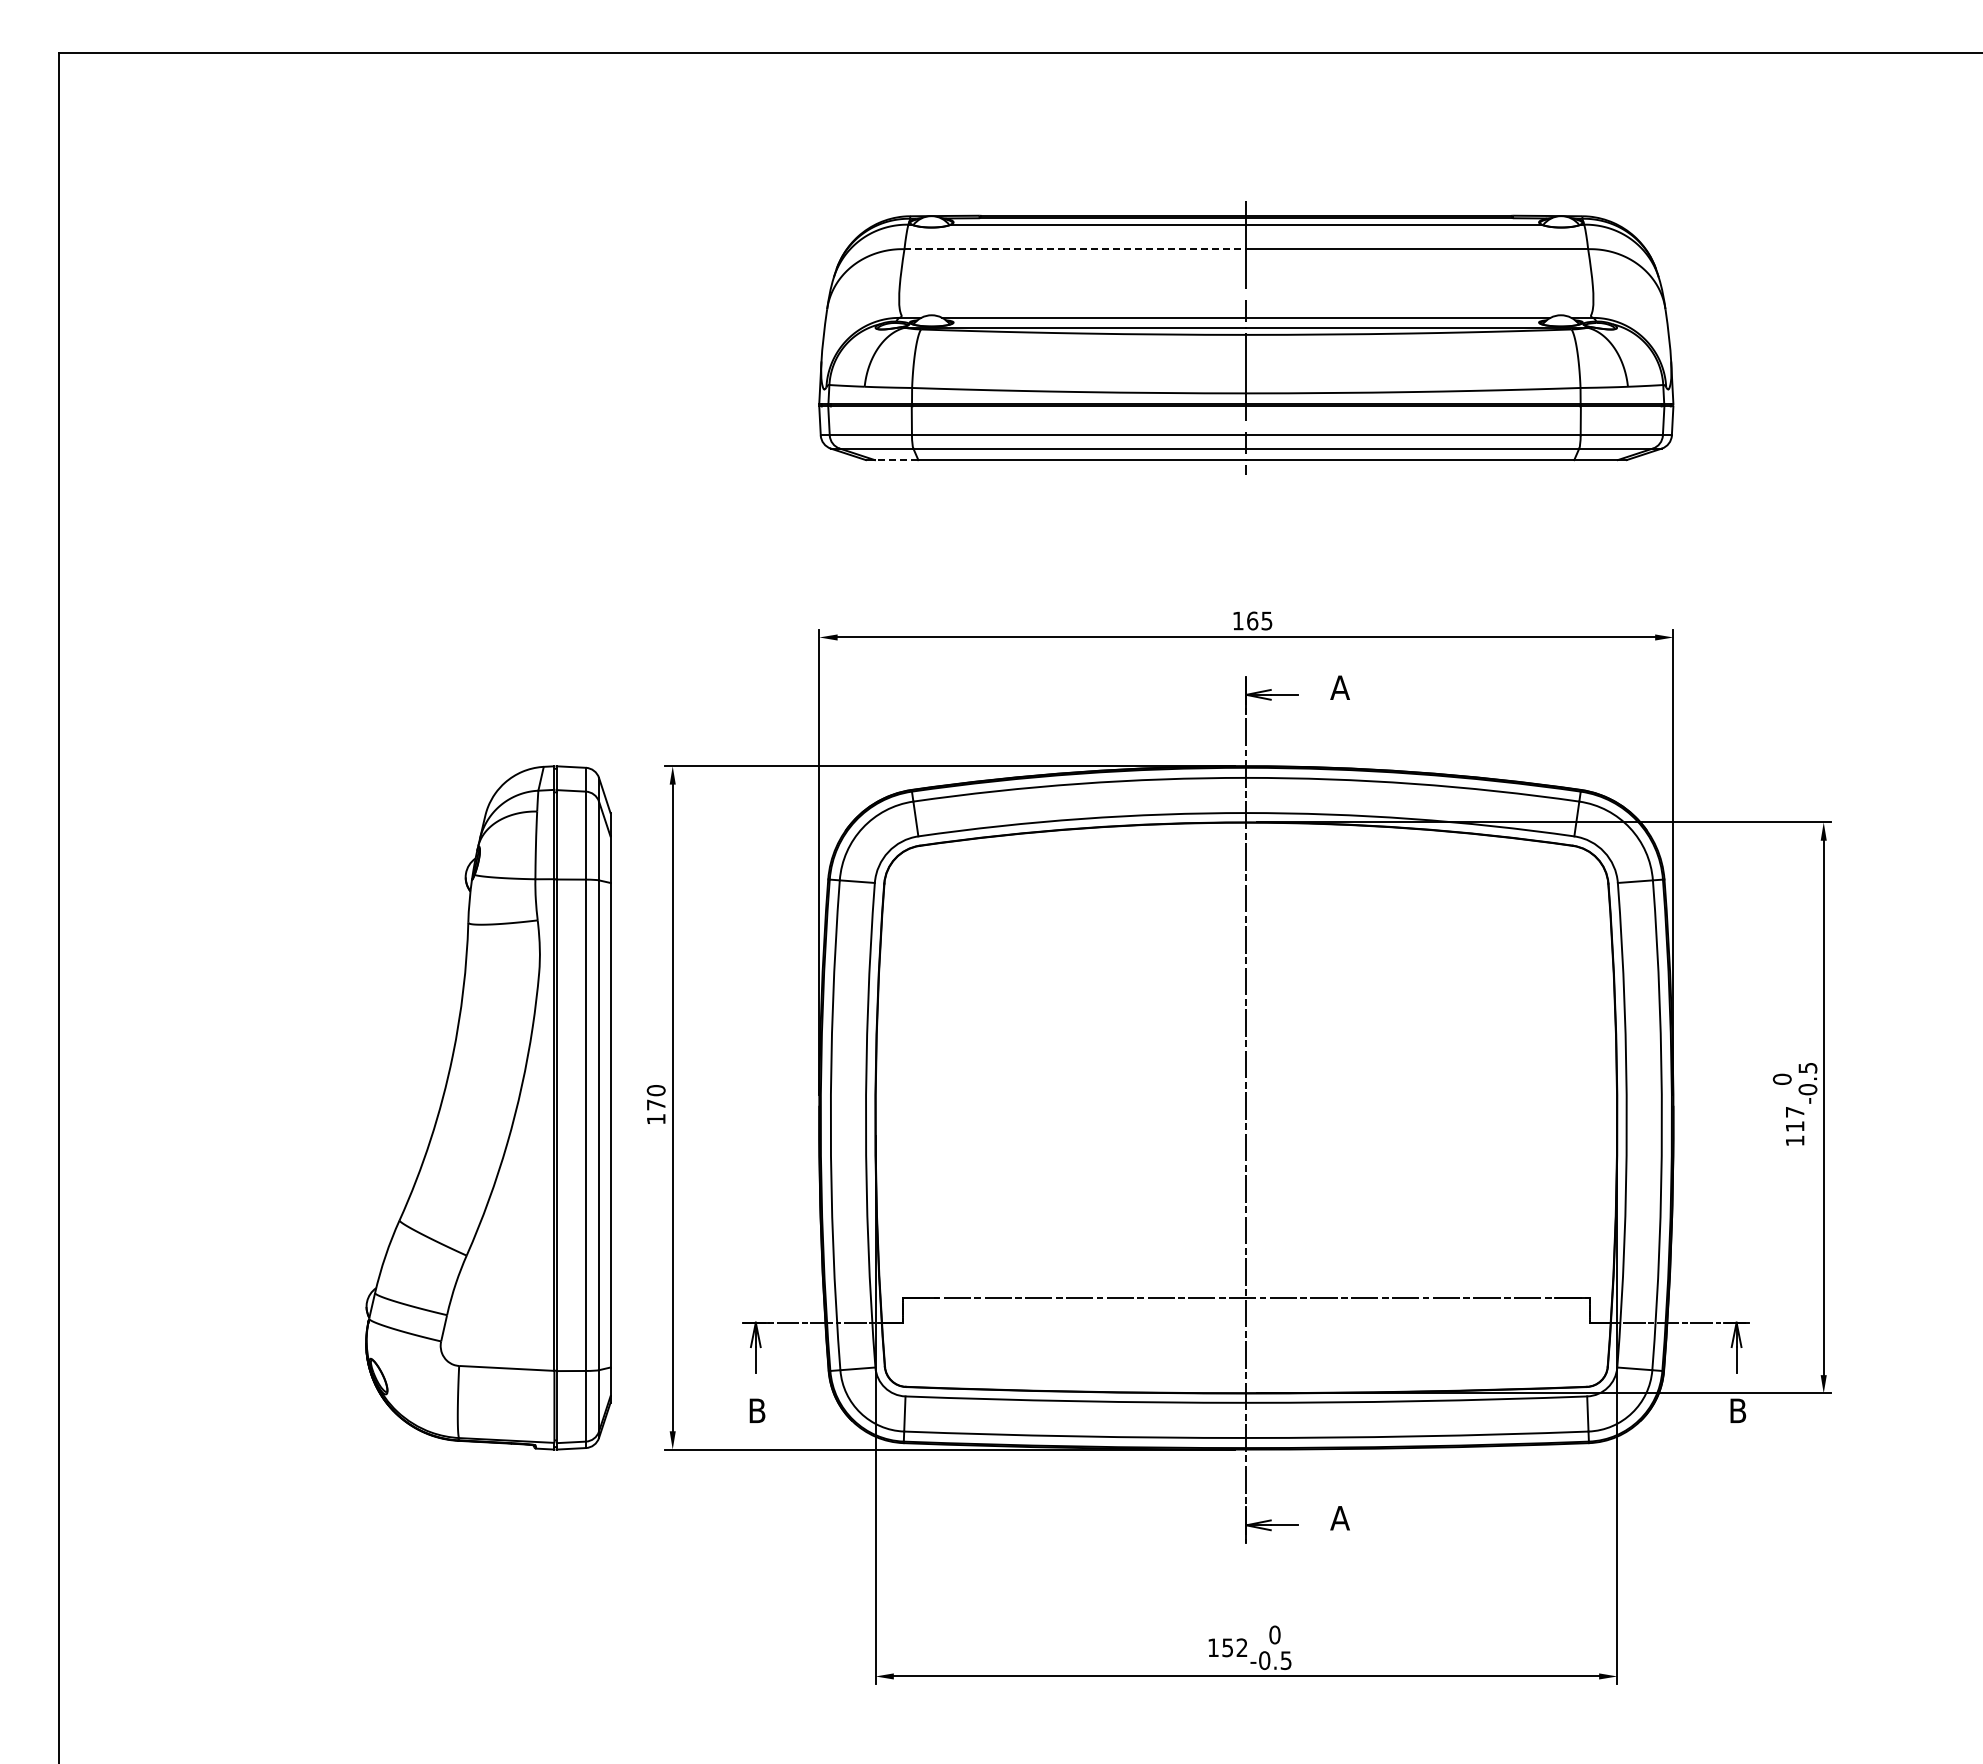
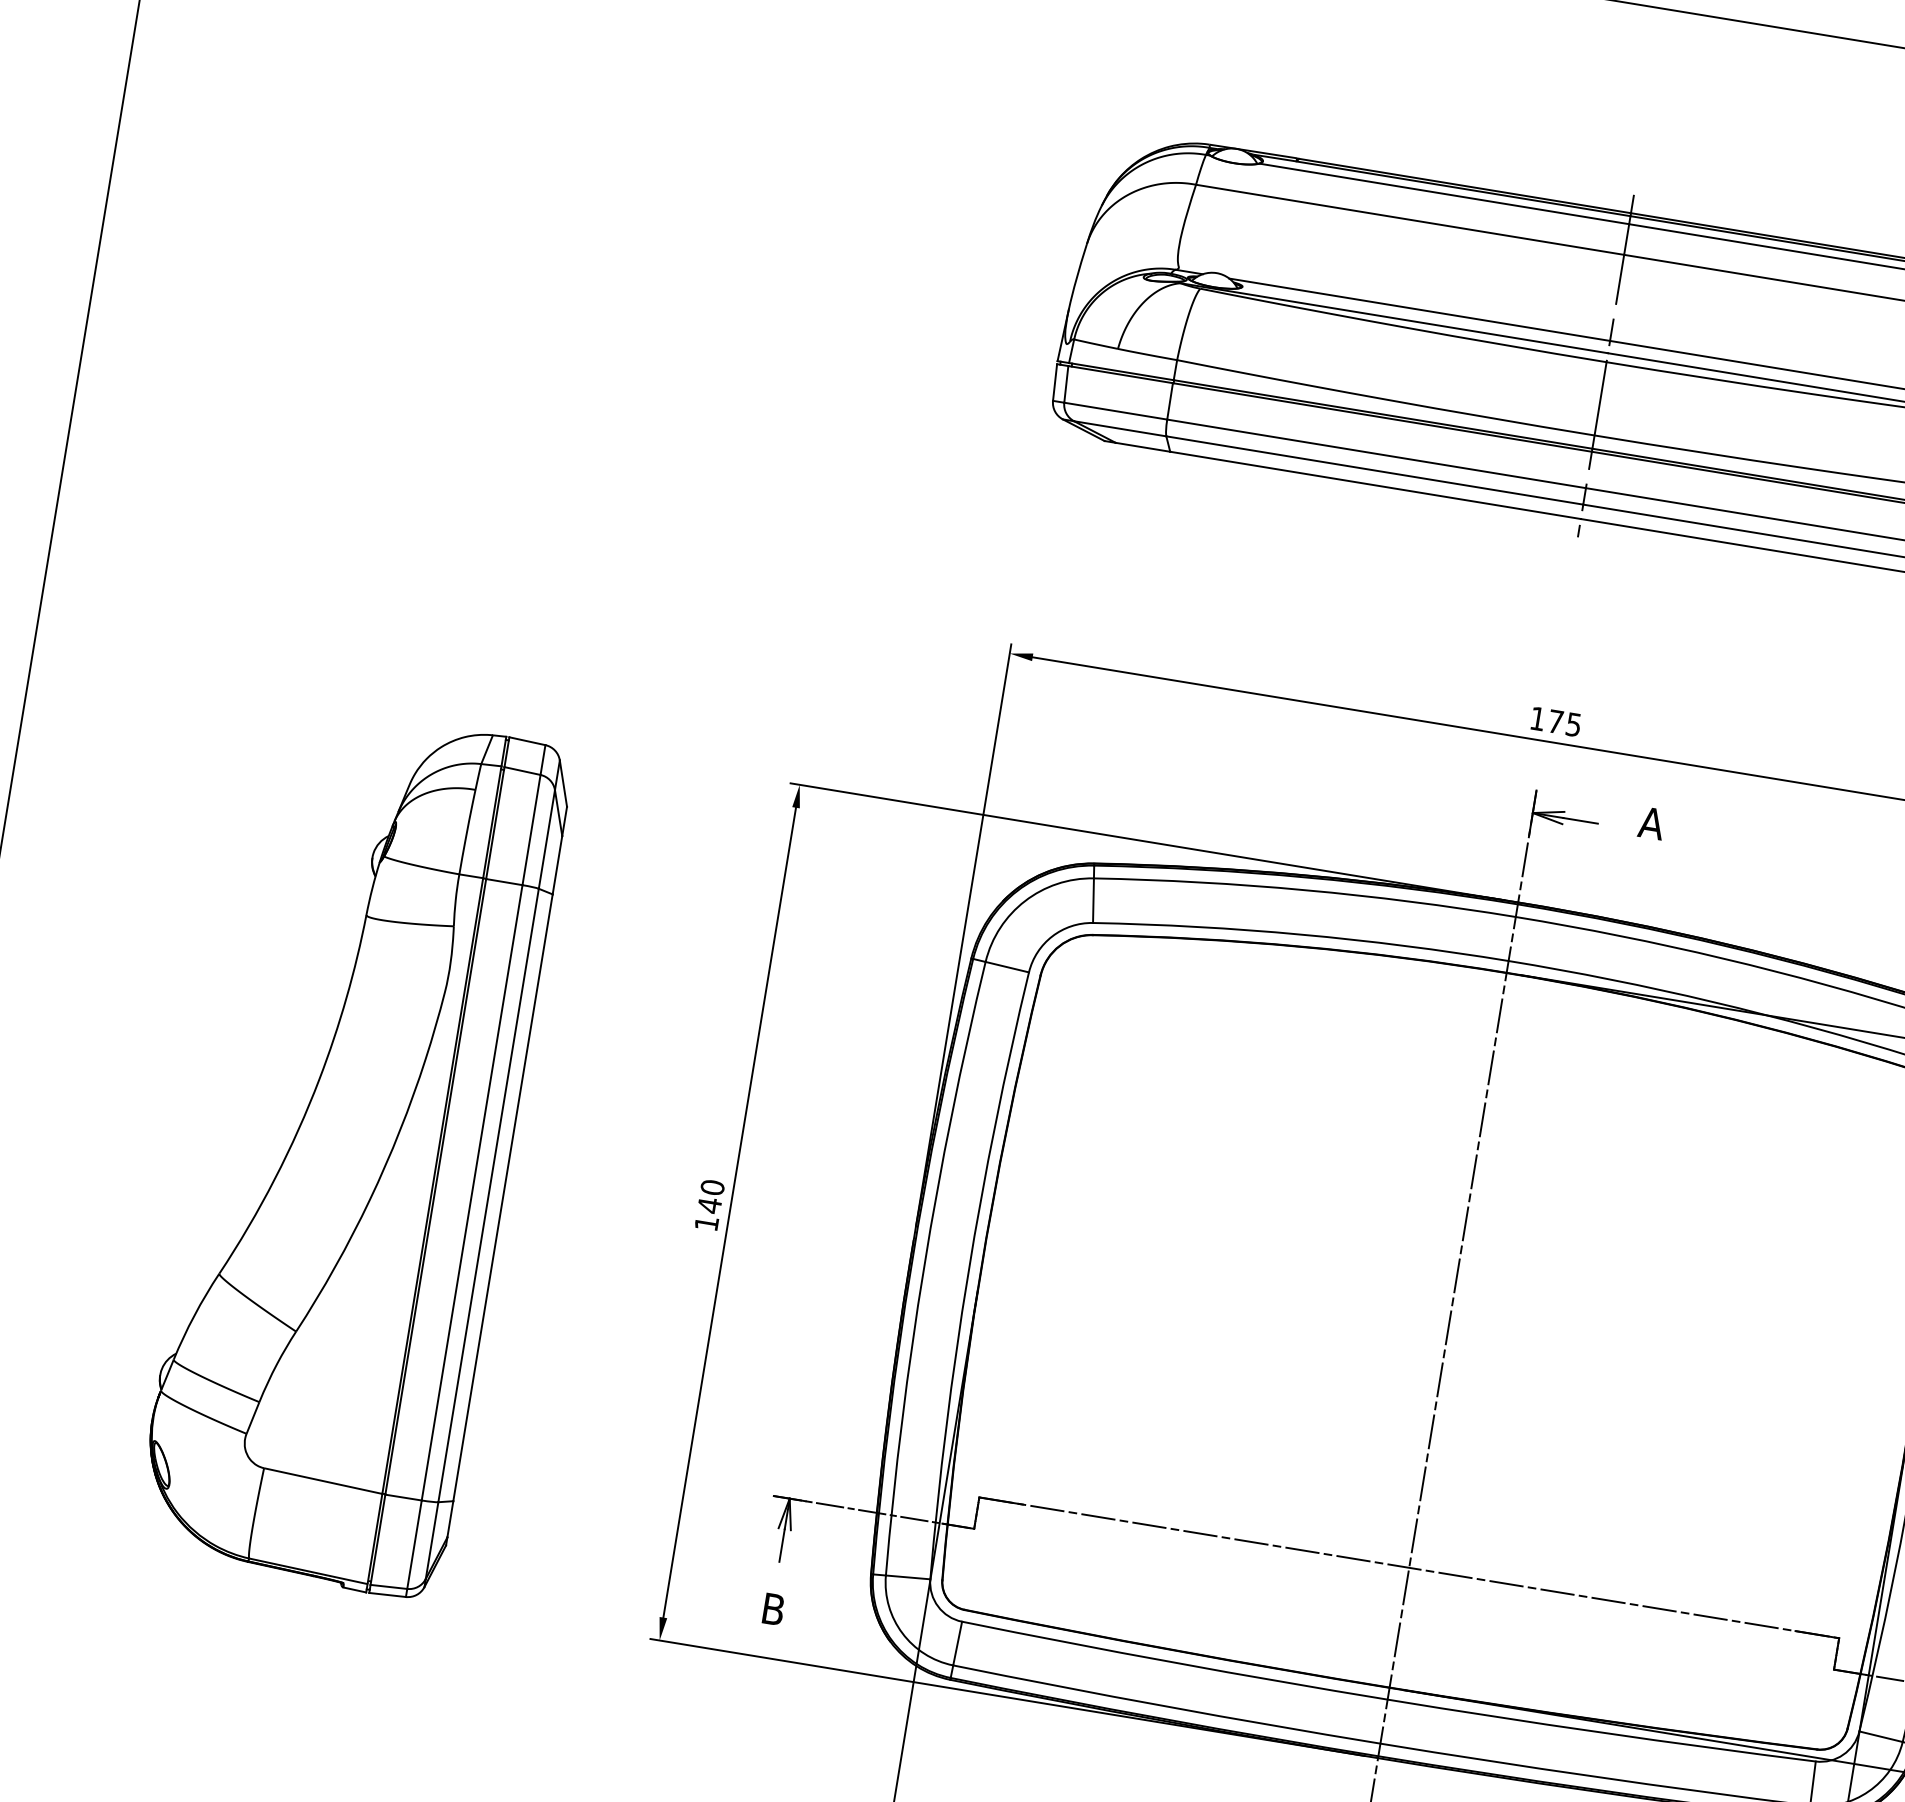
line: (1075, 249) -> (1410, 220), dashed -> solid
line: (896, 460) -> (1142, 447), dashed -> solid
text: (1252, 620) -> (1555, 721), 165 -> 175
text: (656, 1104) -> (710, 1205), 170 -> 140
part: (488, 1107) -> (353, 1150), moved

